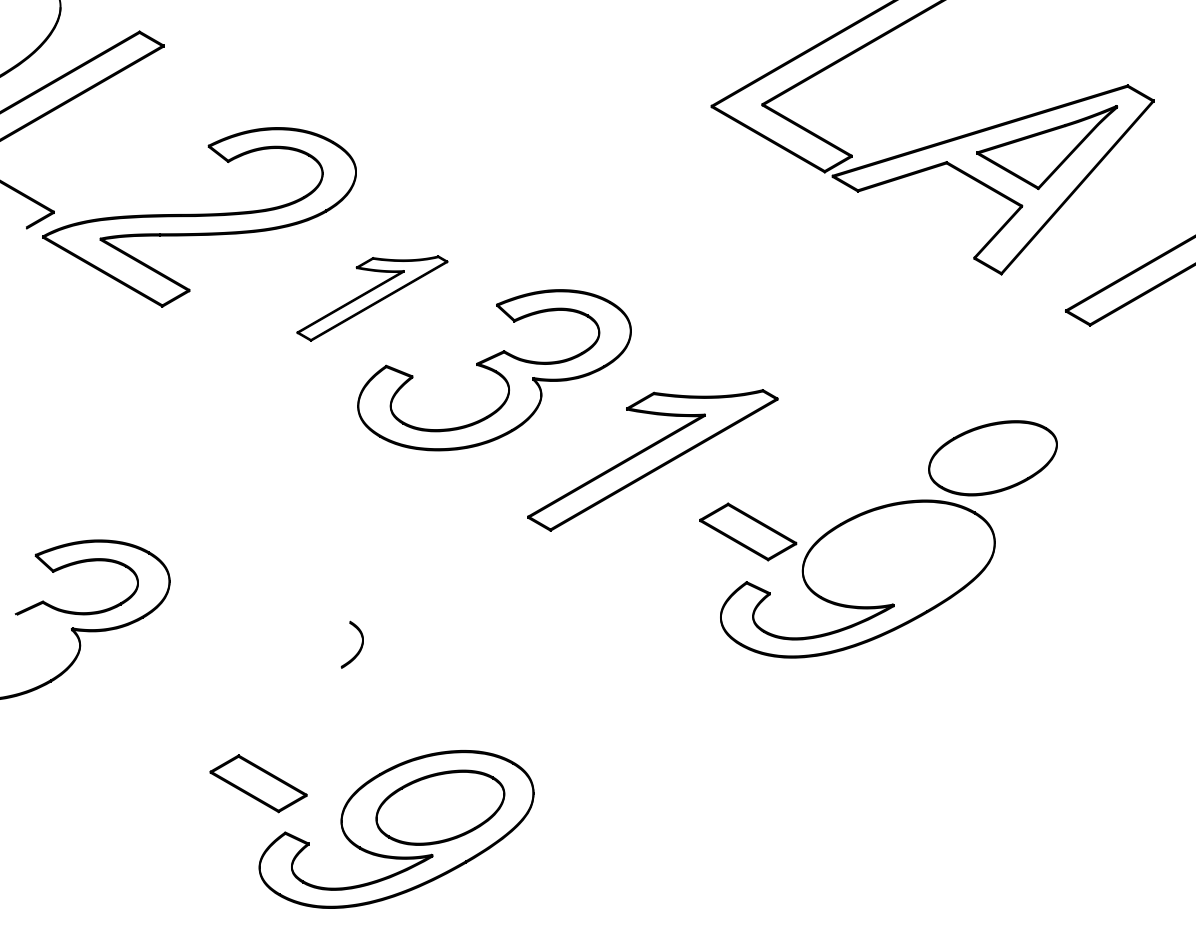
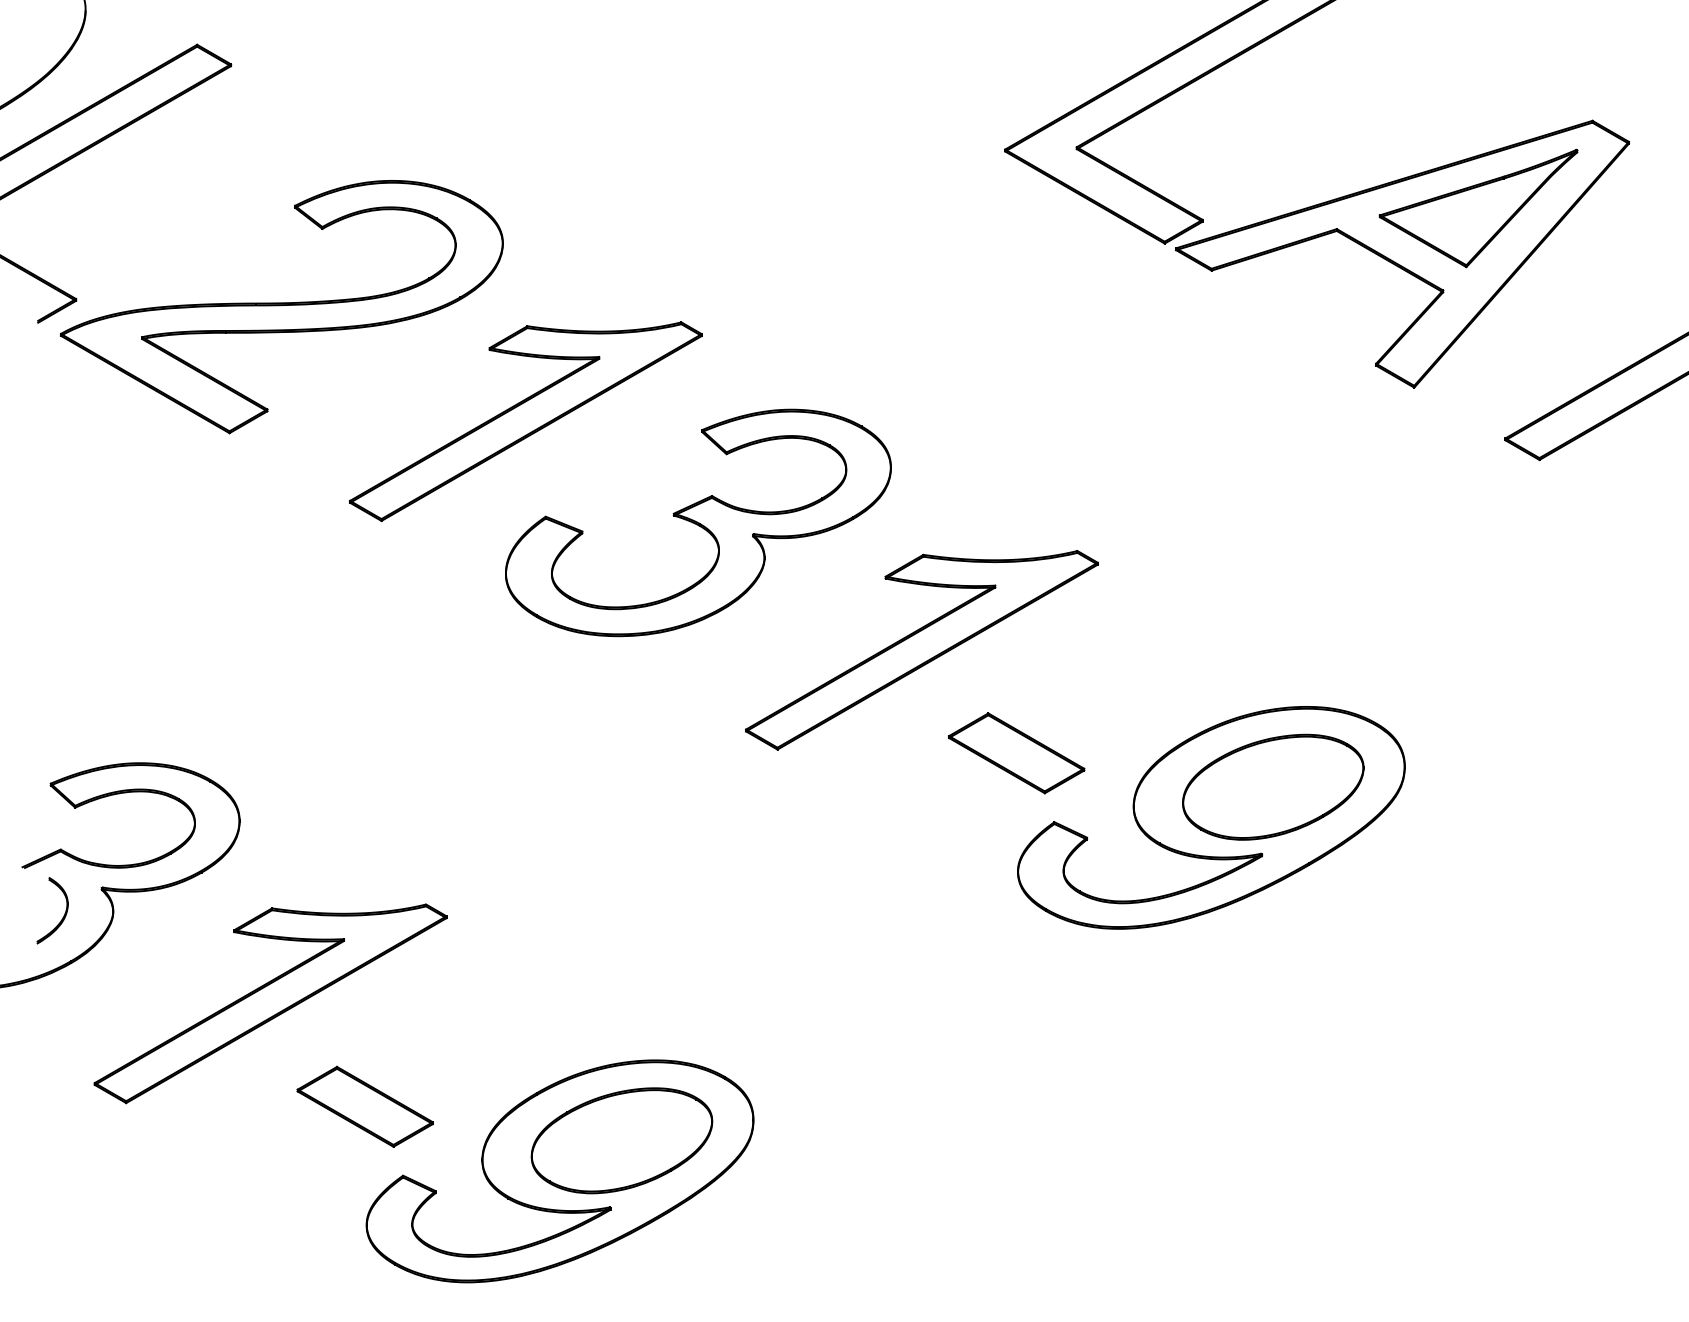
part: (372, 298) -> (525, 421), size x1.67
part: (993, 457) -> (1273, 786), moved
part: (748, 532) -> (1016, 753), moved
part: (360, 648) -> (63, 915), moved
part: (191, 710) -> (270, 1003), added

